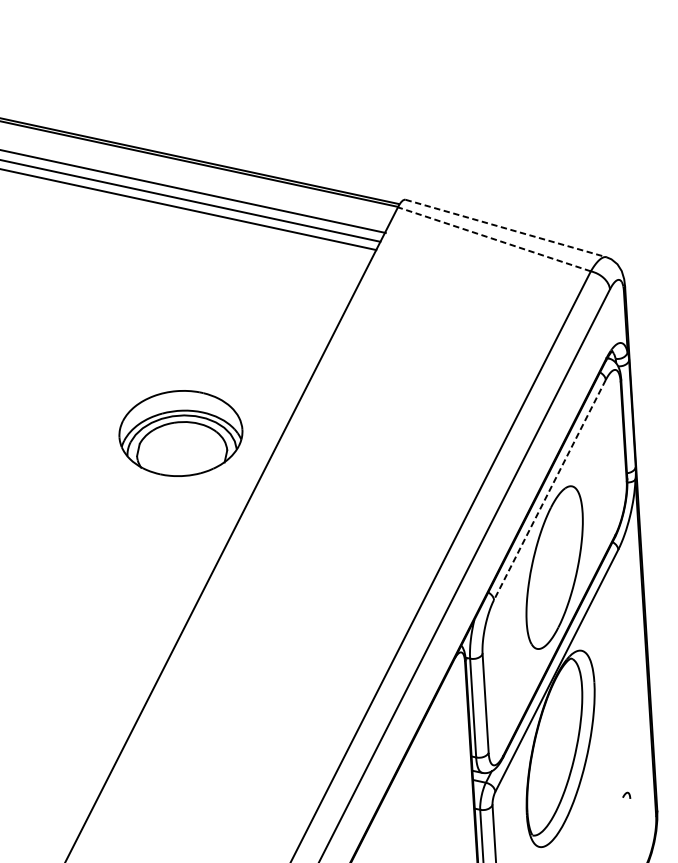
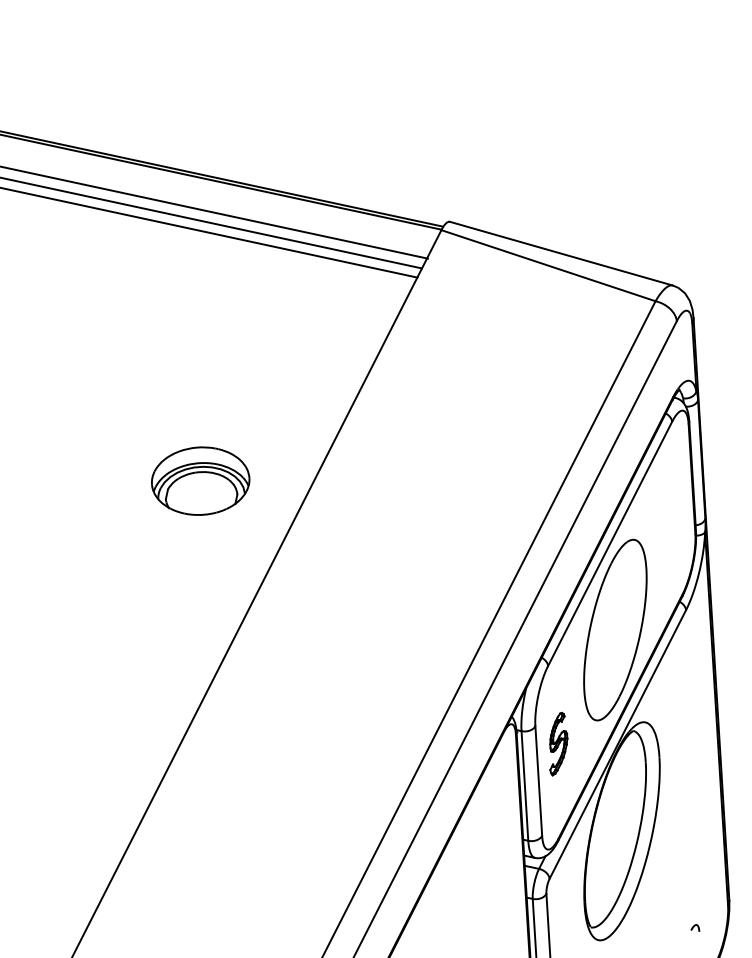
line: (506, 228) -> (561, 253), dashed -> solid
line: (494, 239) -> (548, 265), dashed -> solid
part: (180, 432) -> (200, 480), size x0.71
line: (550, 489) -> (610, 543), dashed -> solid
part: (503, 669) -> (558, 743), added
curve: (626, 794) -> (695, 926), moved

